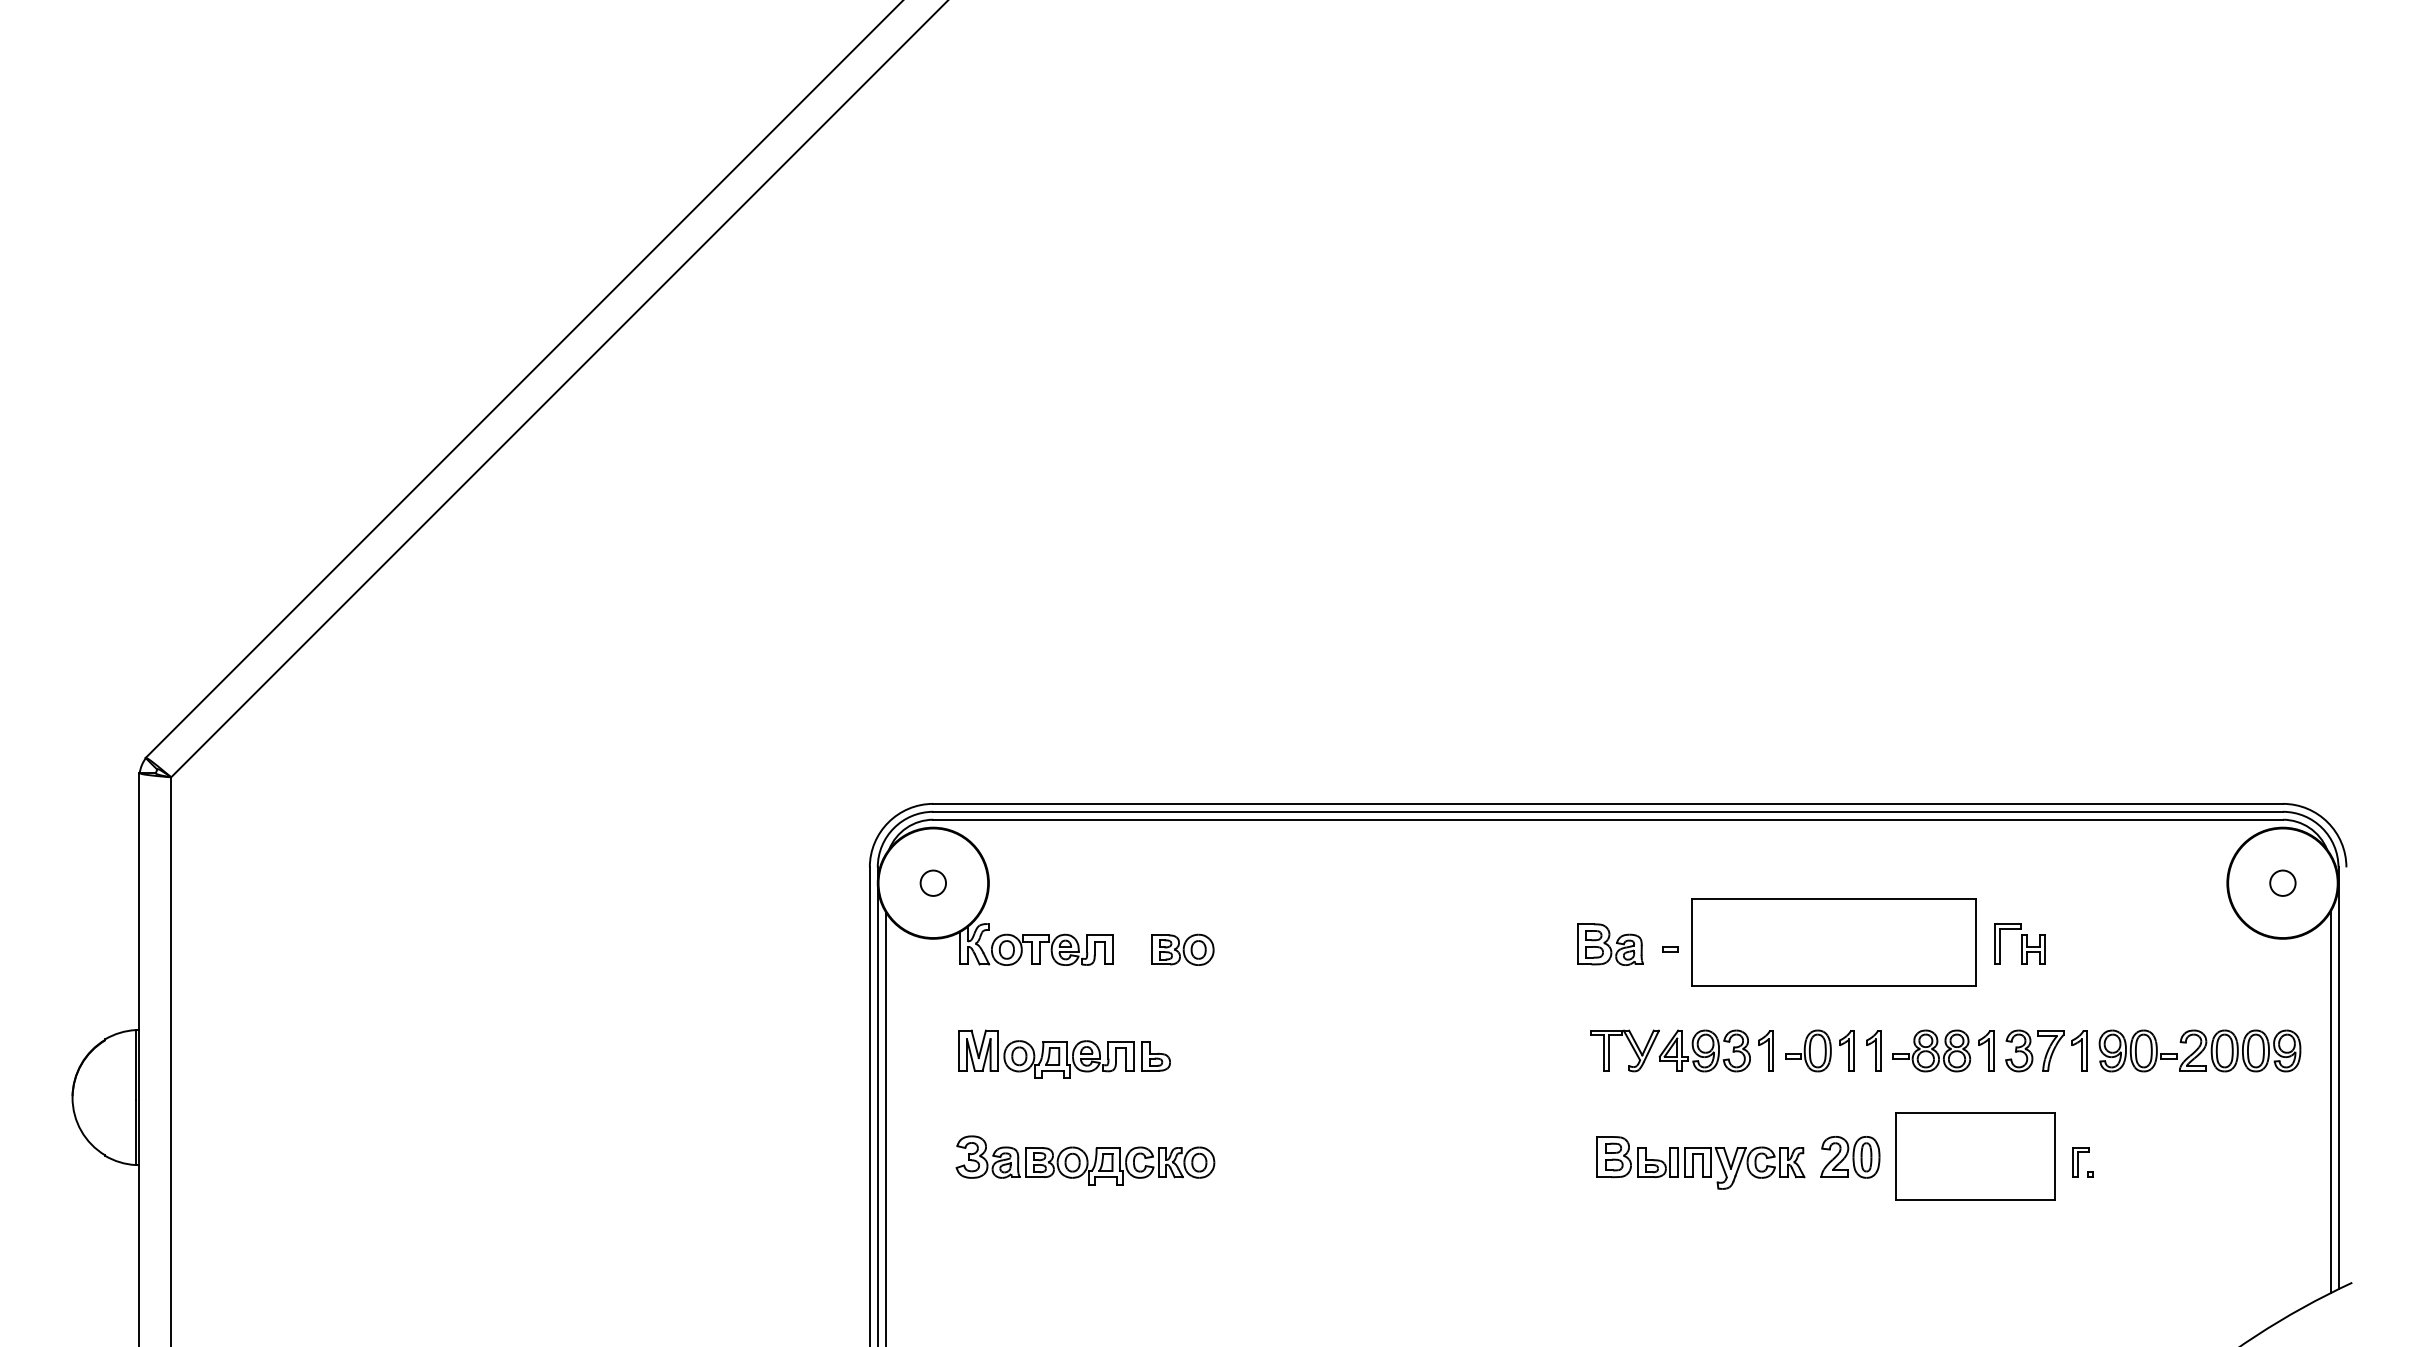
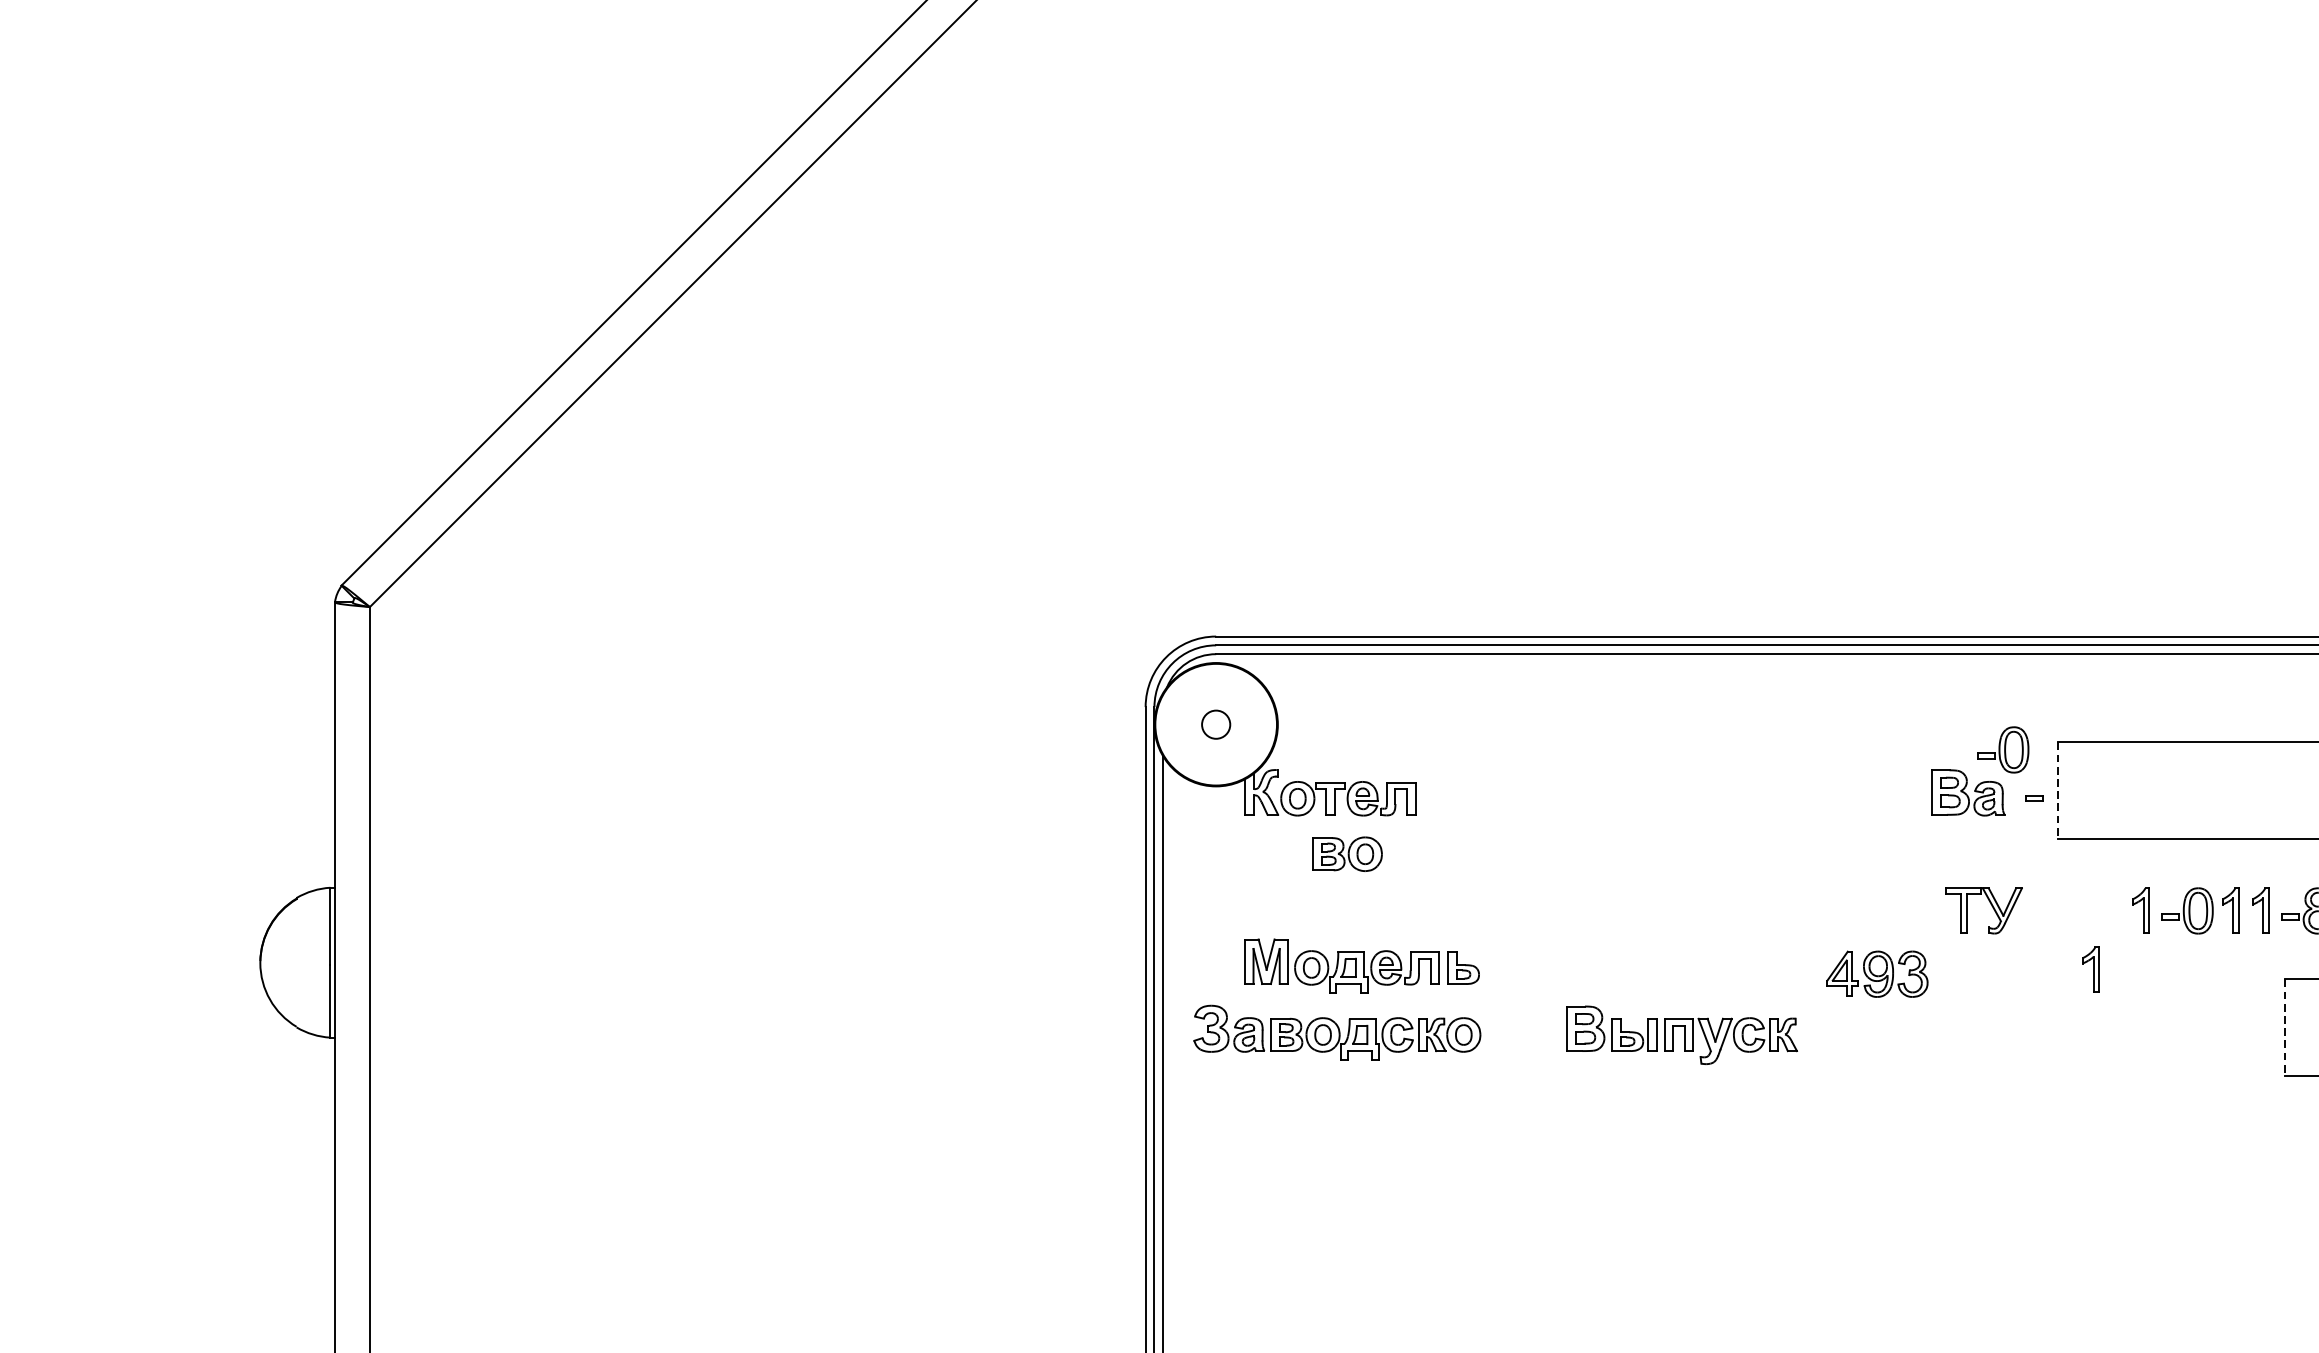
part: (1642, 905) -> (2003, 749), added
line: (1691, 942) -> (2058, 790), solid -> dashed
part: (1182, 949) -> (1347, 853), moved
part: (1704, 1050) -> (1877, 973), moved
part: (1064, 1053) -> (1361, 964), moved
part: (1720, 1103) -> (2090, 969), added
line: (1896, 1156) -> (2285, 1028), solid -> dashed
part: (1850, 1157) -> (2234, 1029), removed
part: (1085, 1160) -> (1337, 1032), moved
part: (1700, 1162) -> (1681, 1034), moved

